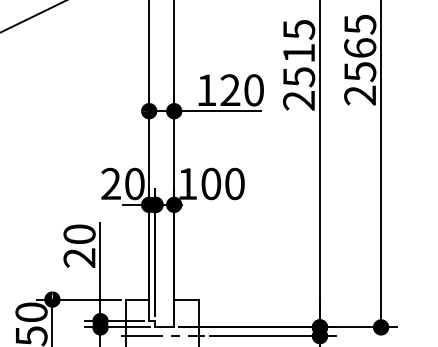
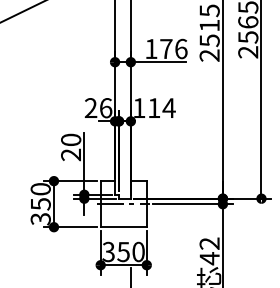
text: (241, 89) -> (173, 48), 120 -> 176
text: (135, 184) -> (106, 108), 20 -> 26
text: (222, 184) -> (161, 108), 100 -> 114

